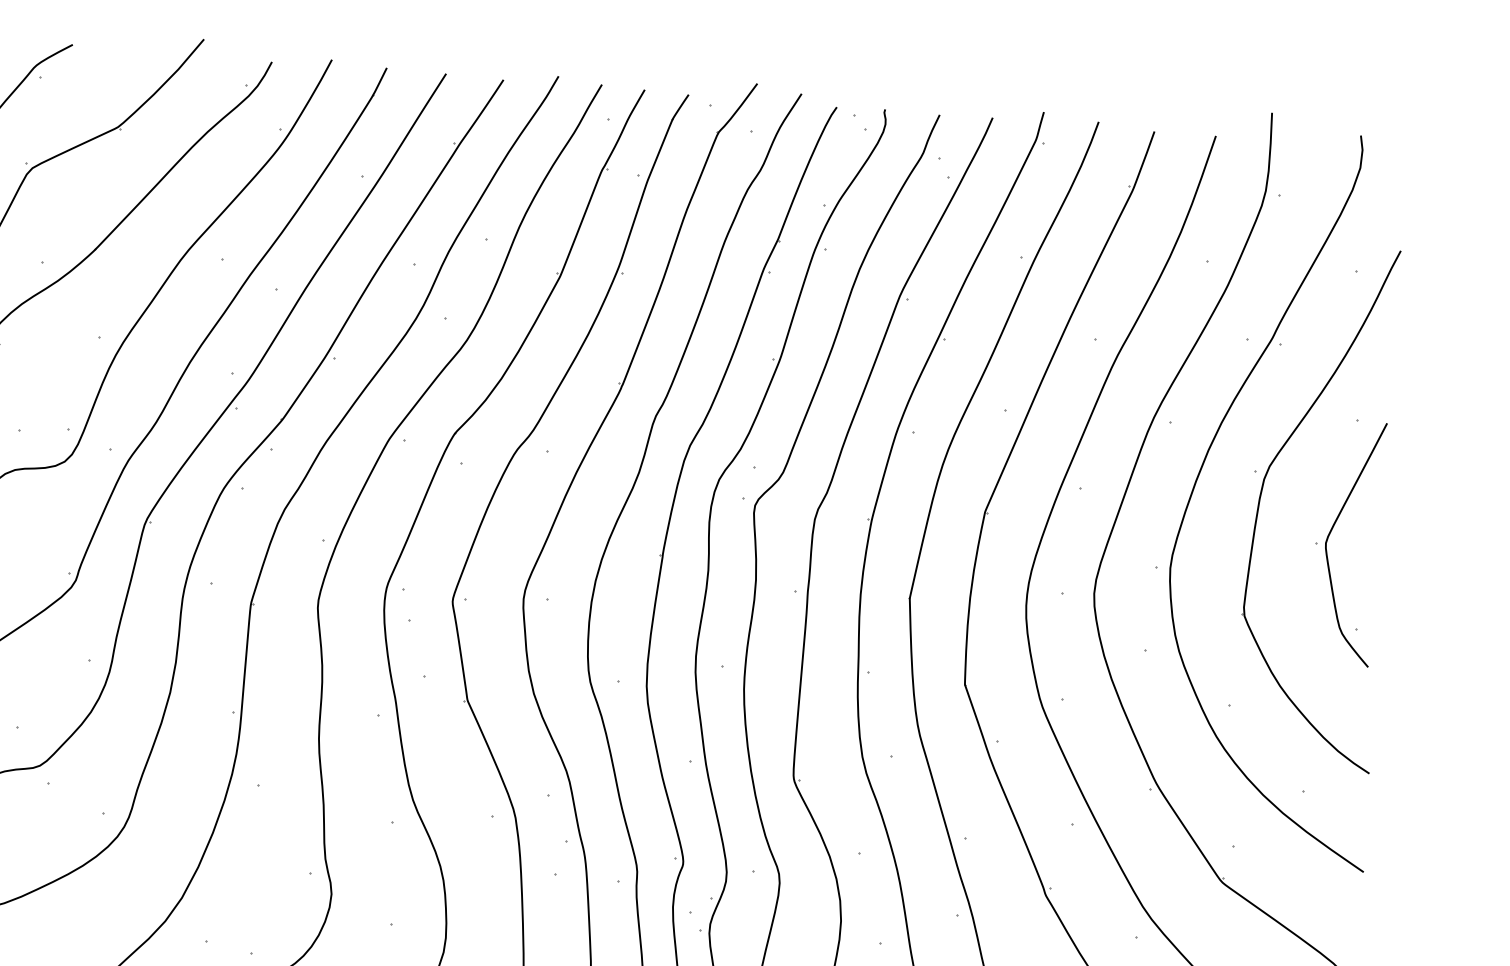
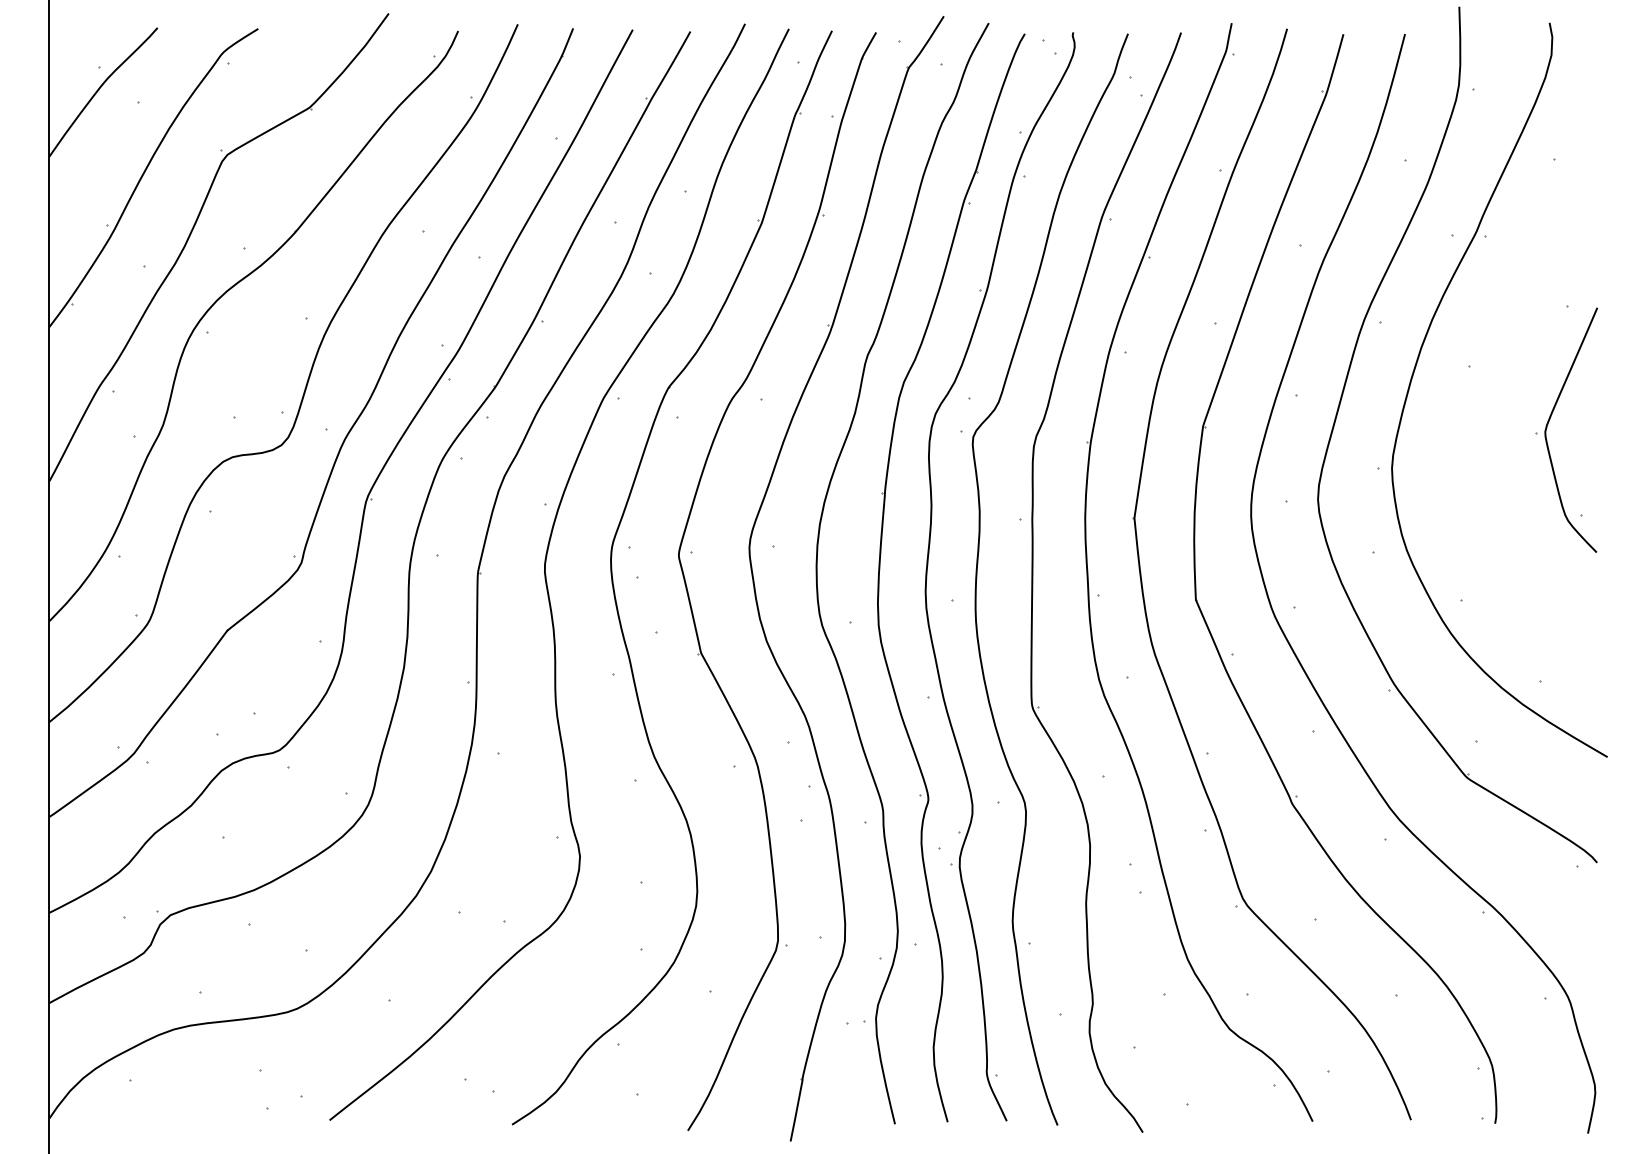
part: (1262, 490) -> (1478, 384), removed

